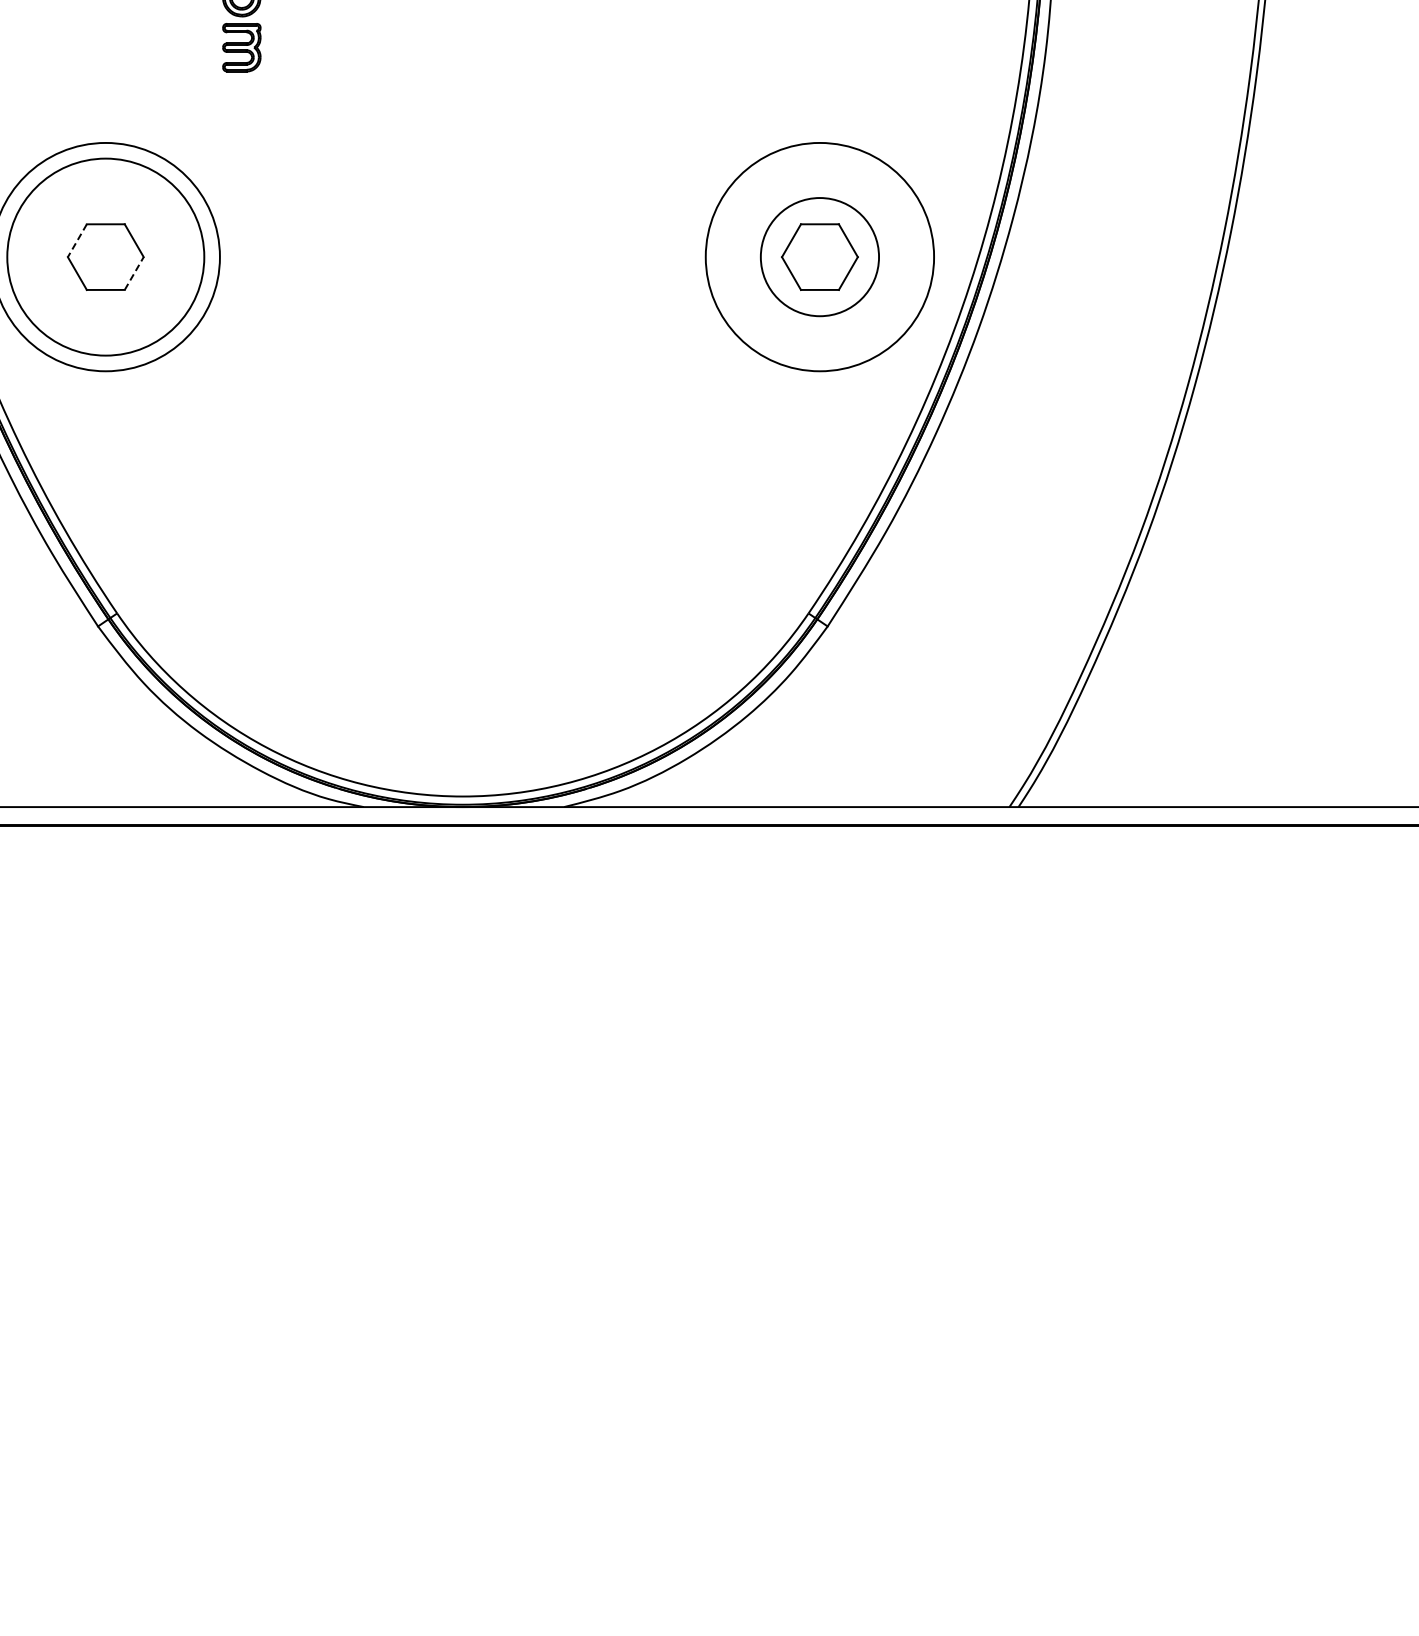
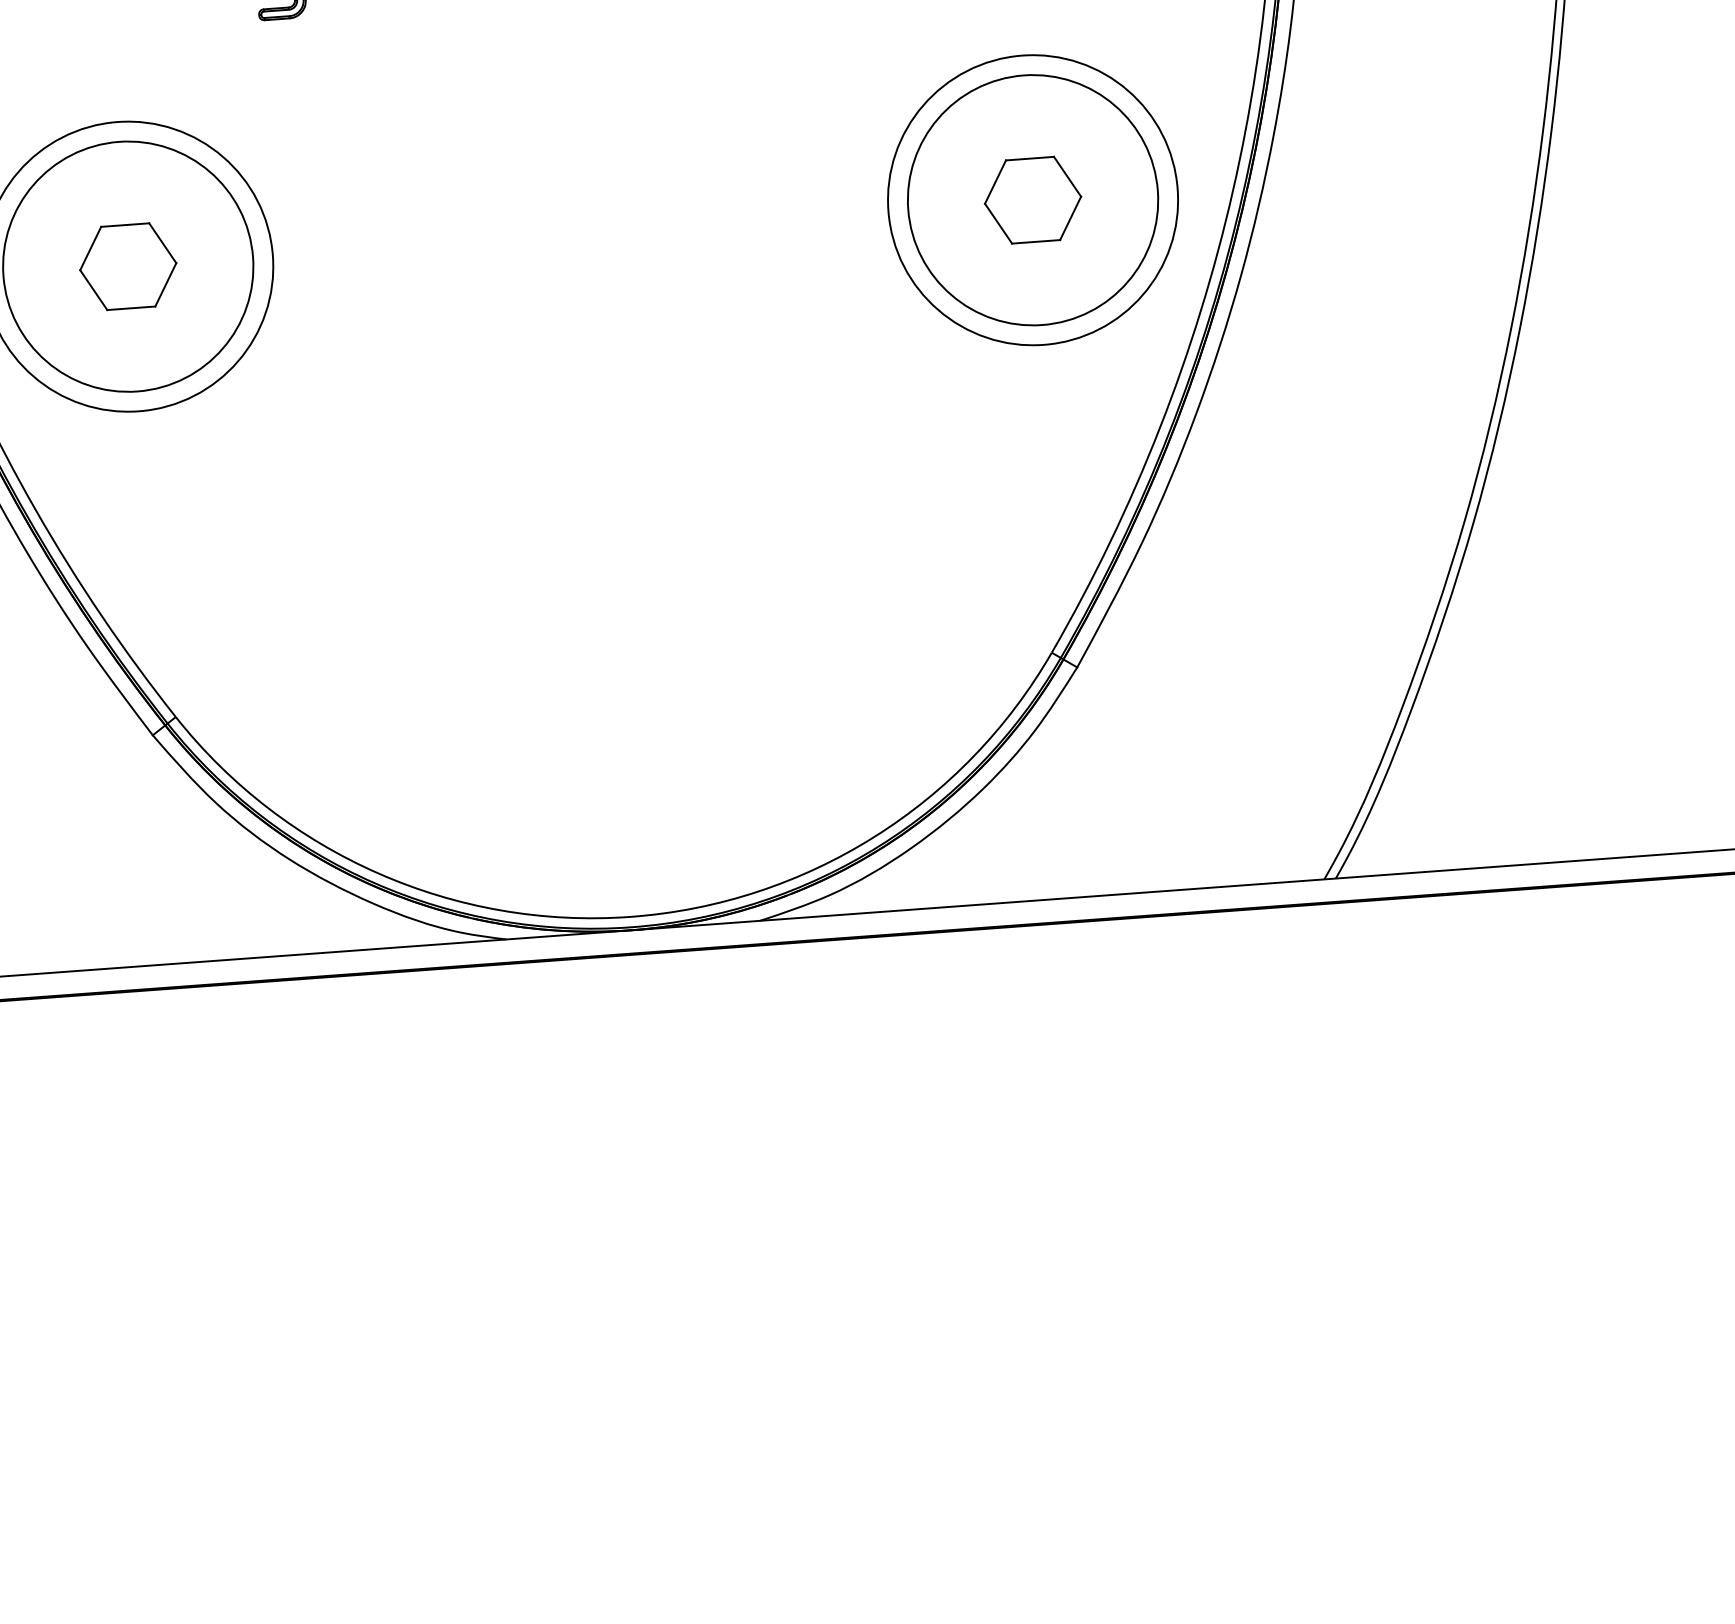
line: (77, 240) -> (90, 248), dashed -> solid
circle: (819, 256) -> (1032, 199), size x1.67
line: (134, 273) -> (166, 284), dashed -> solid

